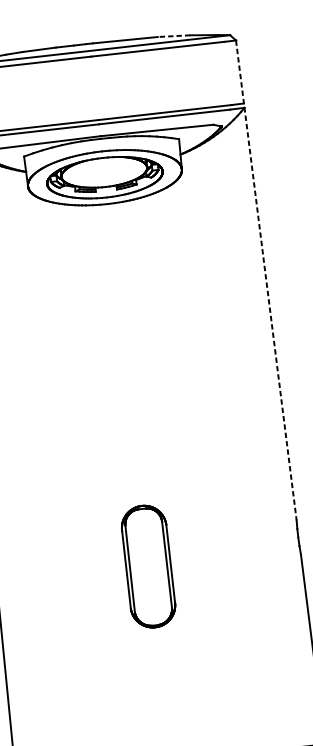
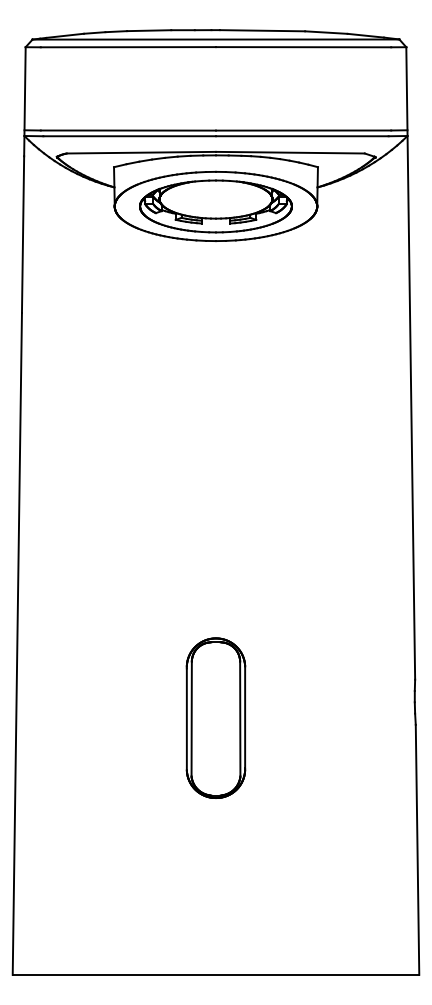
line: (173, 36) -> (325, 32), dashed -> solid
line: (266, 280) -> (410, 363), dashed -> solid

